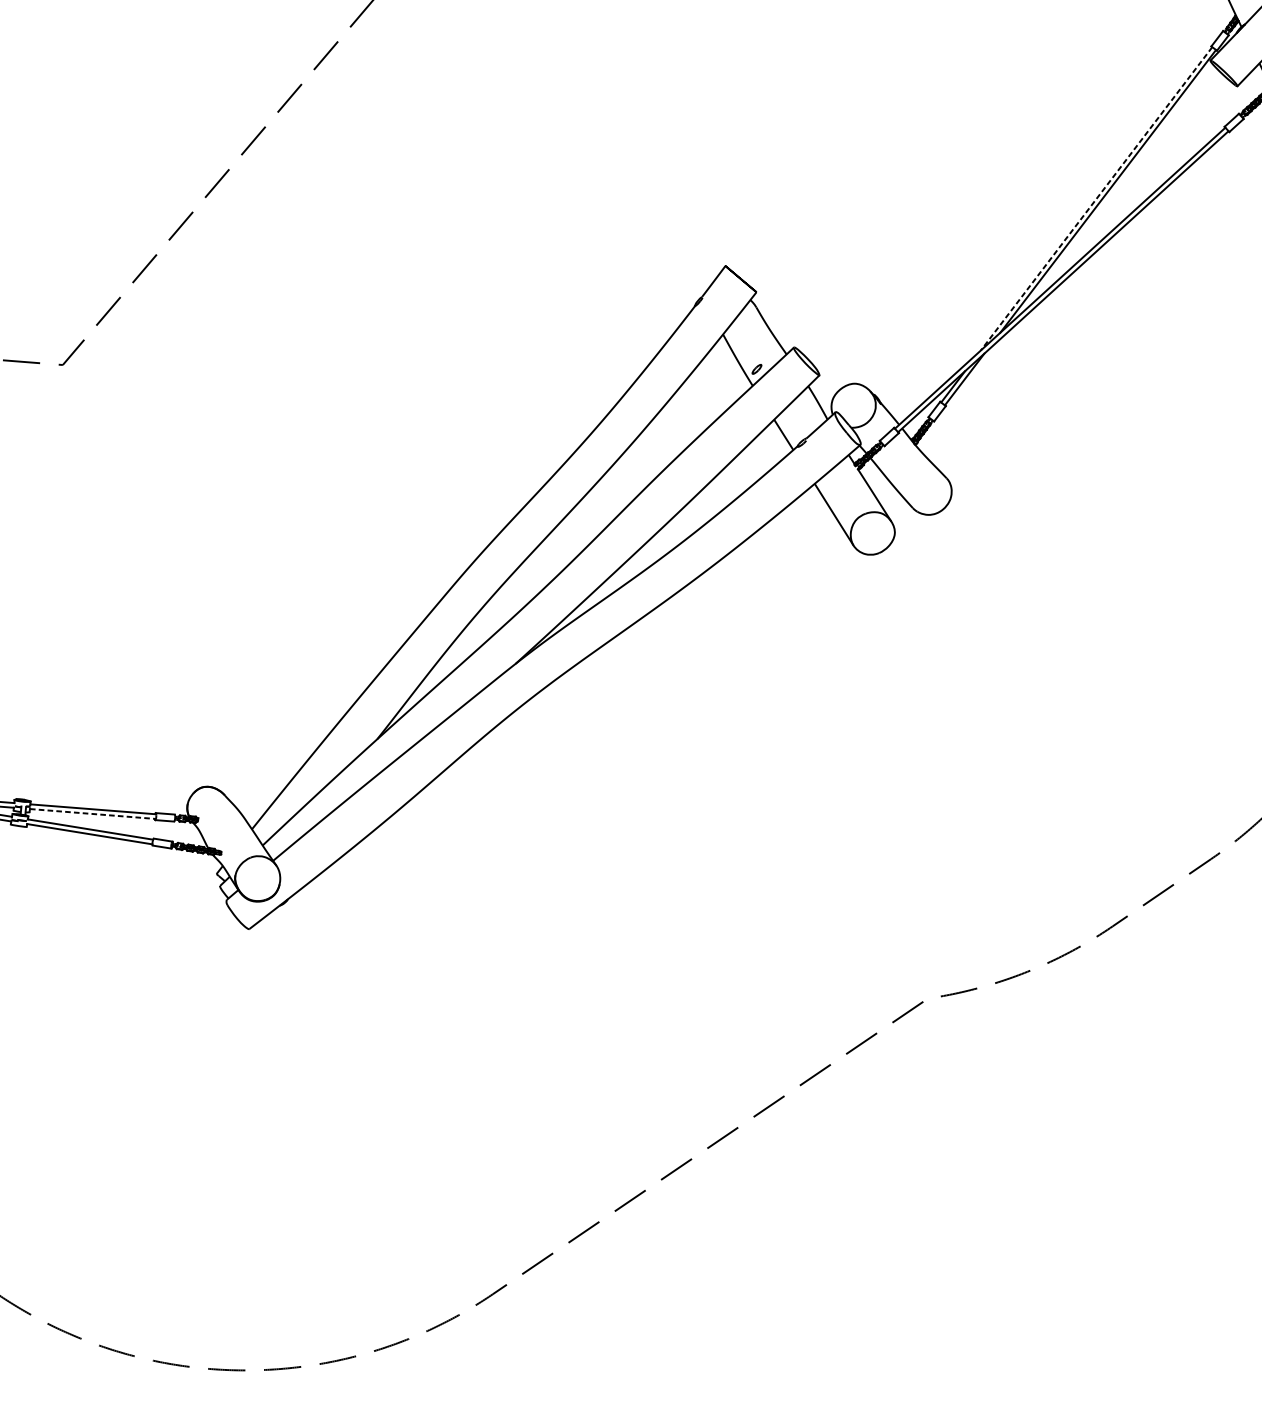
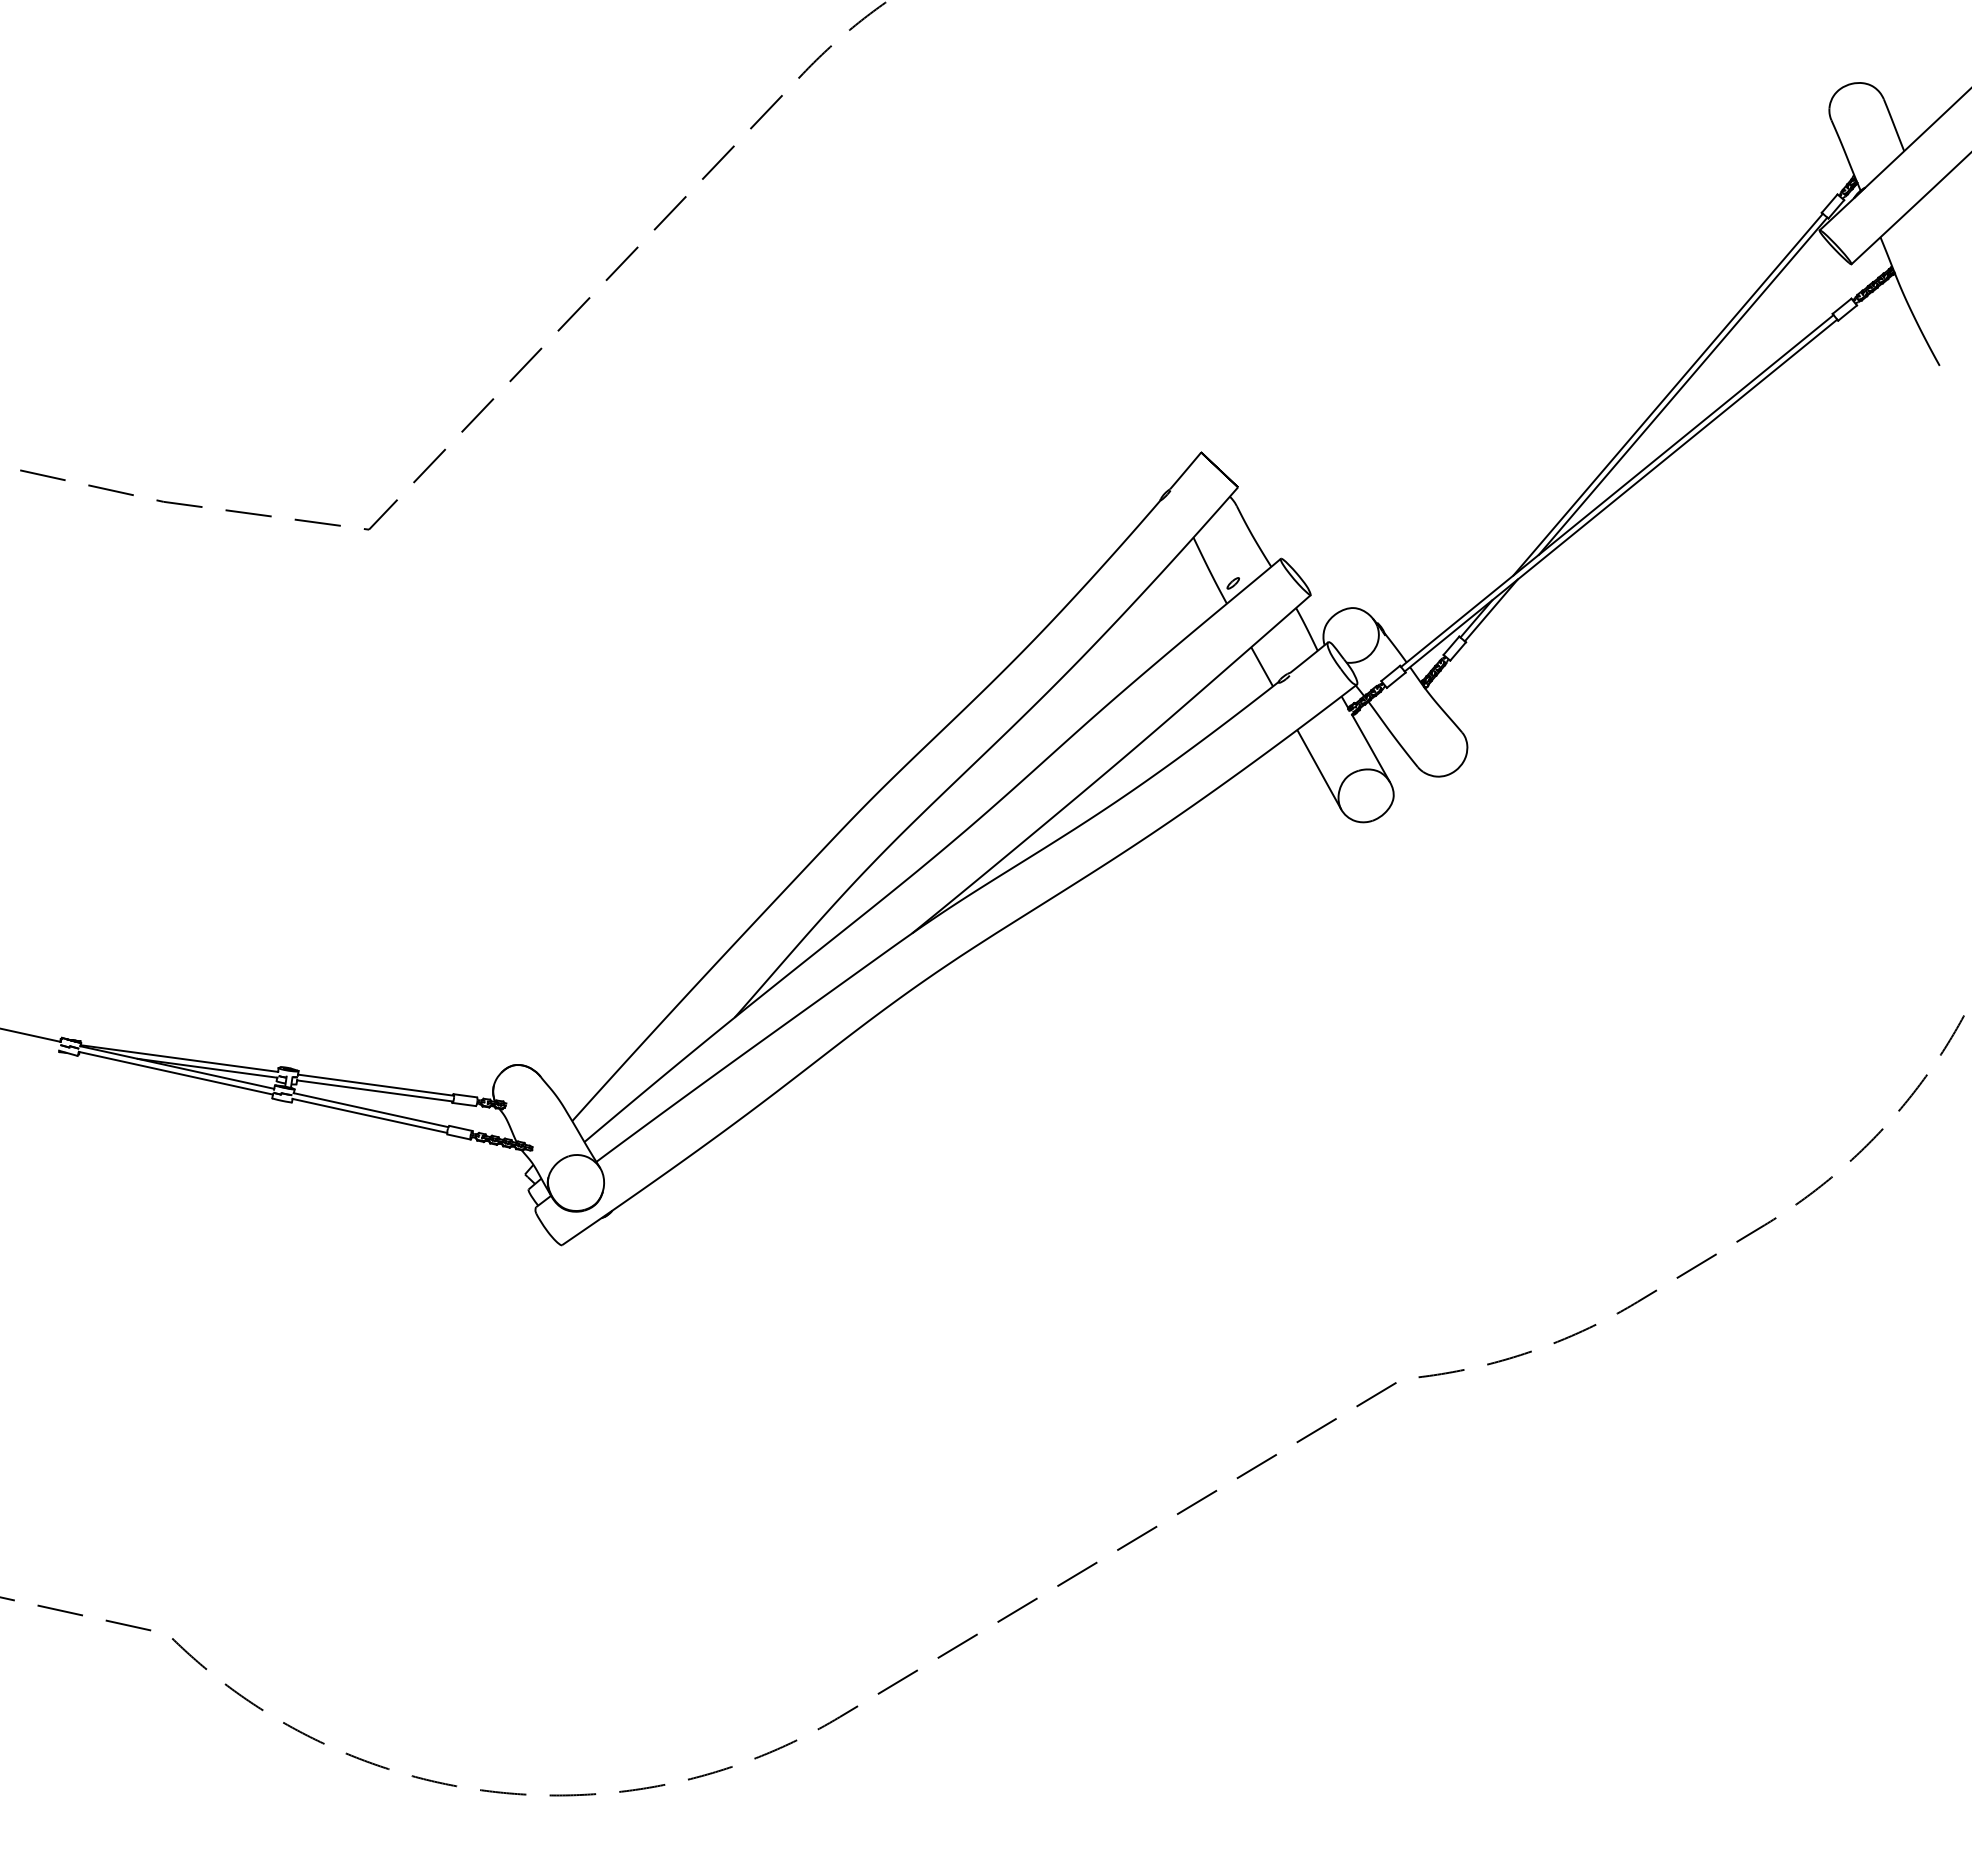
line: (1096, 198) -> (1668, 394), dashed -> solid
line: (93, 814) -> (375, 1091), dashed -> solid

